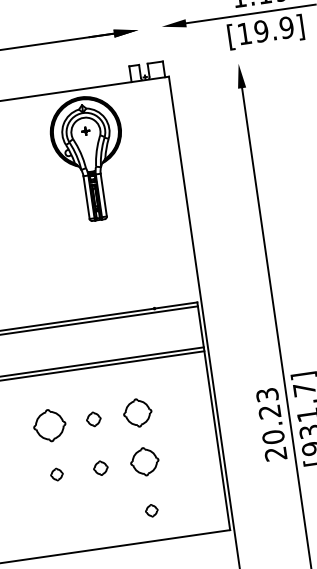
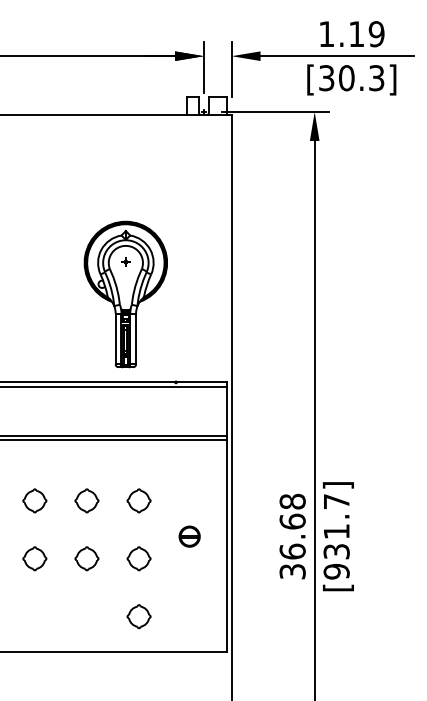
text: (265, 31) -> (351, 78), [19.9] -> [30.3]
line: (163, 38) -> (231, 69), added
line: (139, 39) -> (203, 67), added
line: (205, 68) -> (275, 112), added
part: (89, 158) -> (125, 294), moved
part: (137, 412) -> (138, 500), size x0.71
part: (93, 419) -> (86, 500), size x1.43
text: (271, 424) -> (292, 536), 20.23 -> 36.68
part: (49, 425) -> (34, 500), size x0.62
part: (184, 436) -> (189, 536), added
part: (144, 461) -> (138, 558), size x0.71
part: (100, 468) -> (86, 558), size x1.43
part: (56, 474) -> (34, 558), size x1.67
part: (151, 510) -> (138, 616), size x1.67

